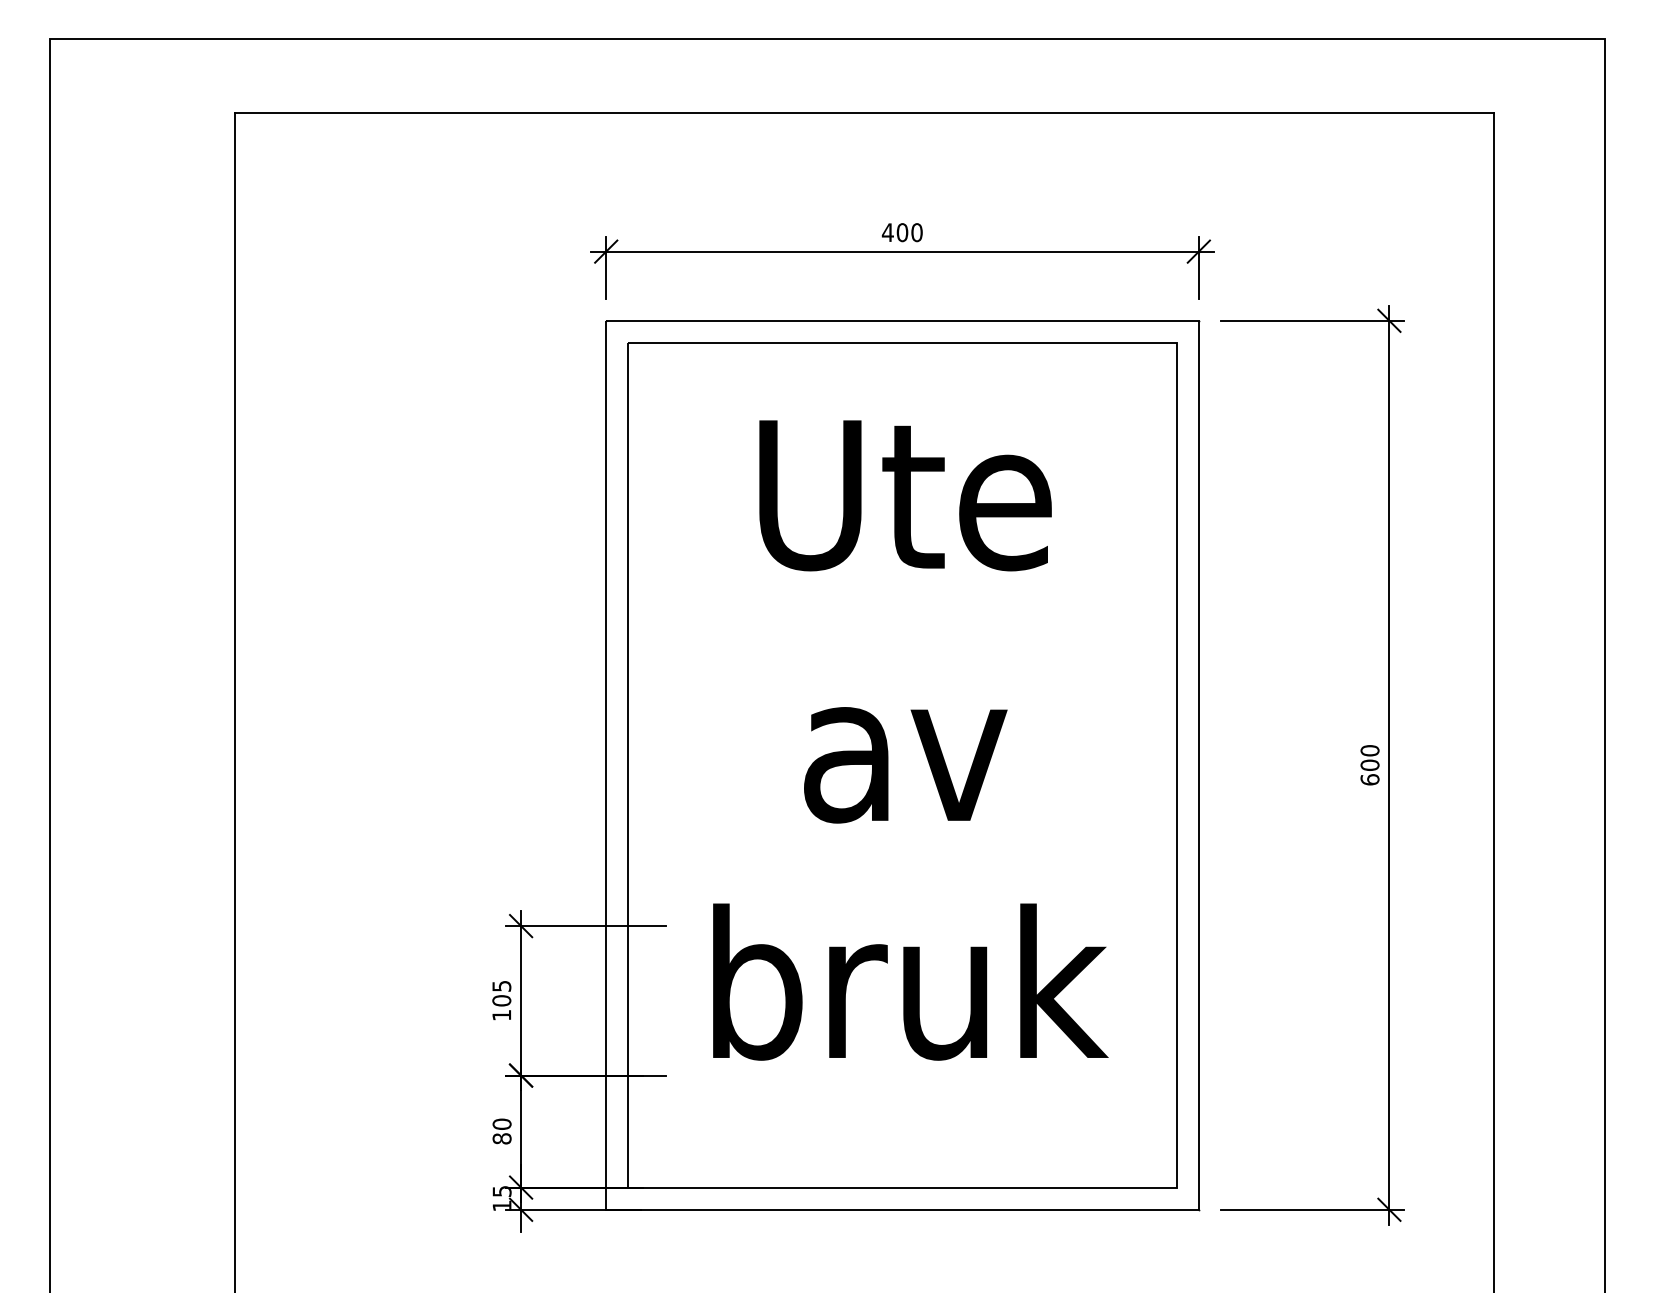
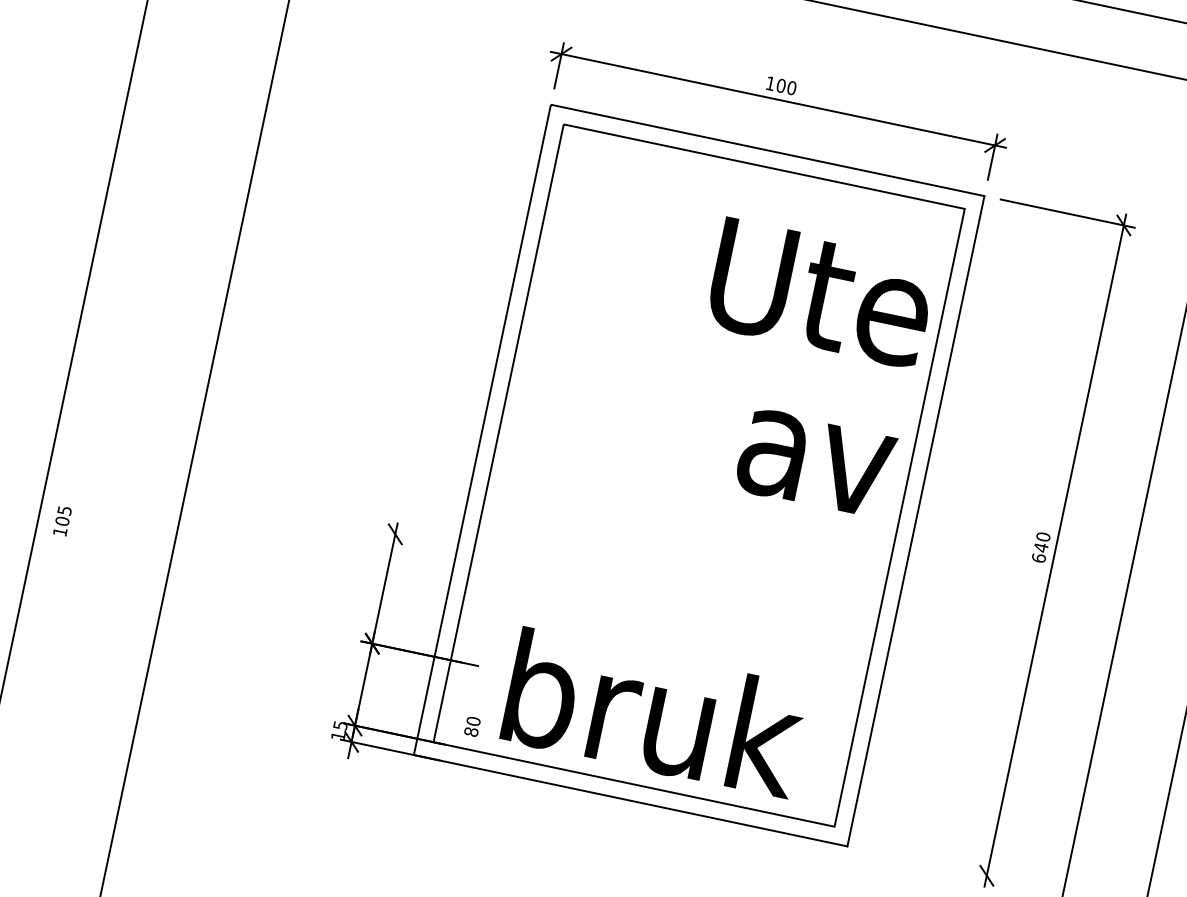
text: (887, 232) -> (770, 83), 400 -> 100
text: (905, 495) -> (821, 293), moved
text: (905, 765) -> (815, 463), moved
text: (1369, 765) -> (1040, 547), 600 -> 640
line: (585, 926) -> (442, 544), removed
text: (910, 981) -> (655, 713), moved
text: (501, 1000) -> (62, 521), moved
text: (501, 1131) -> (472, 726), moved
line: (1312, 1209) -> (930, 863), removed

